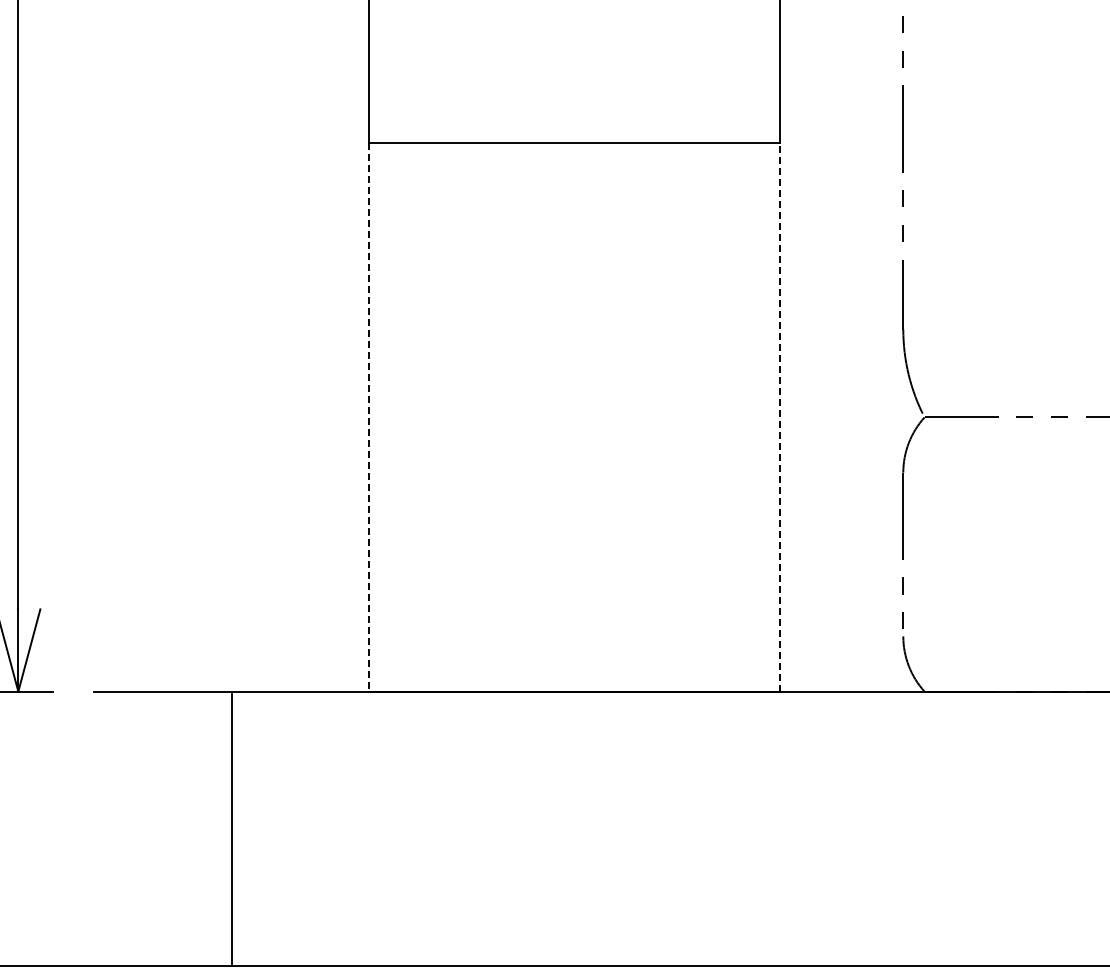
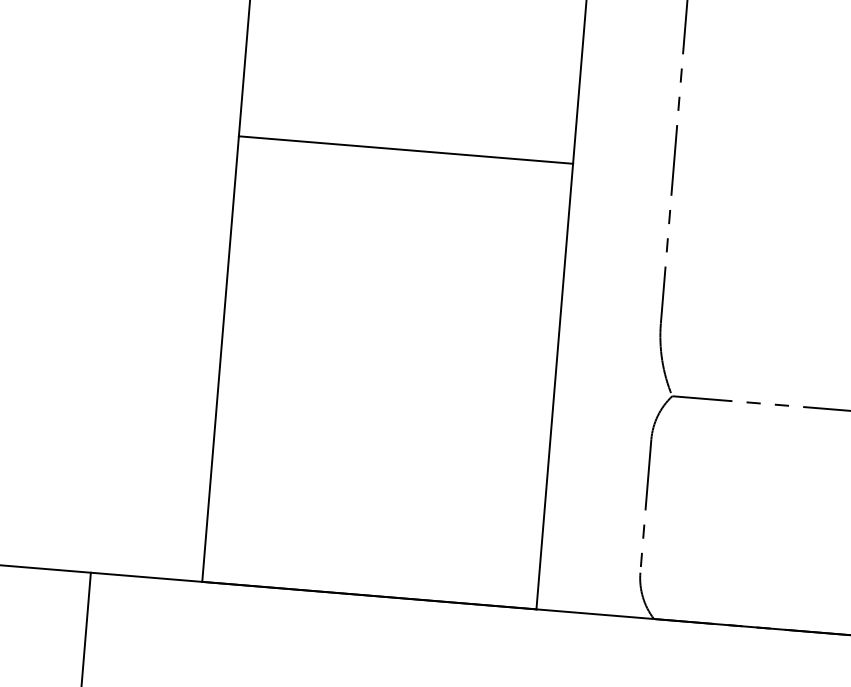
line: (779, 416) -> (554, 385), dashed -> solid
line: (368, 417) -> (220, 359), dashed -> solid

